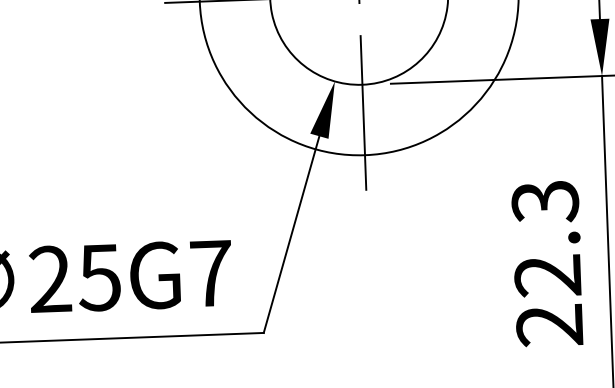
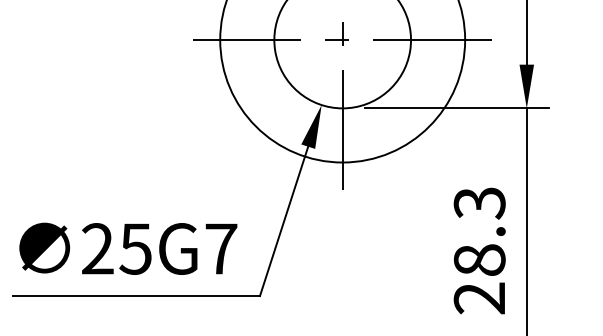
text: (547, 276) -> (479, 260), 22.3 -> 28.3

